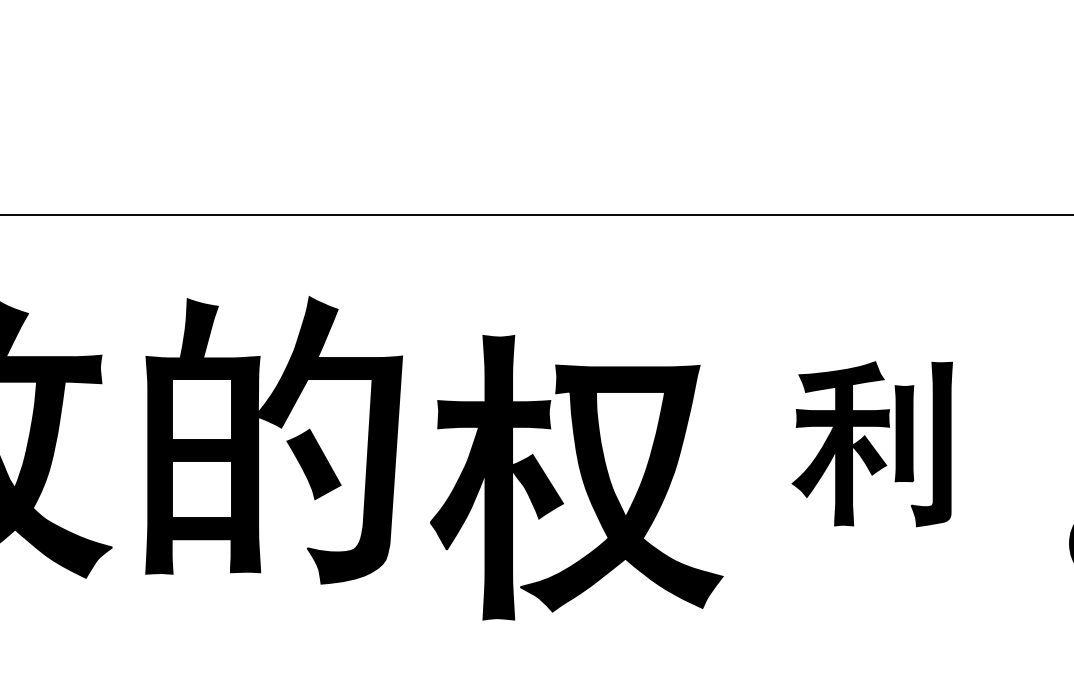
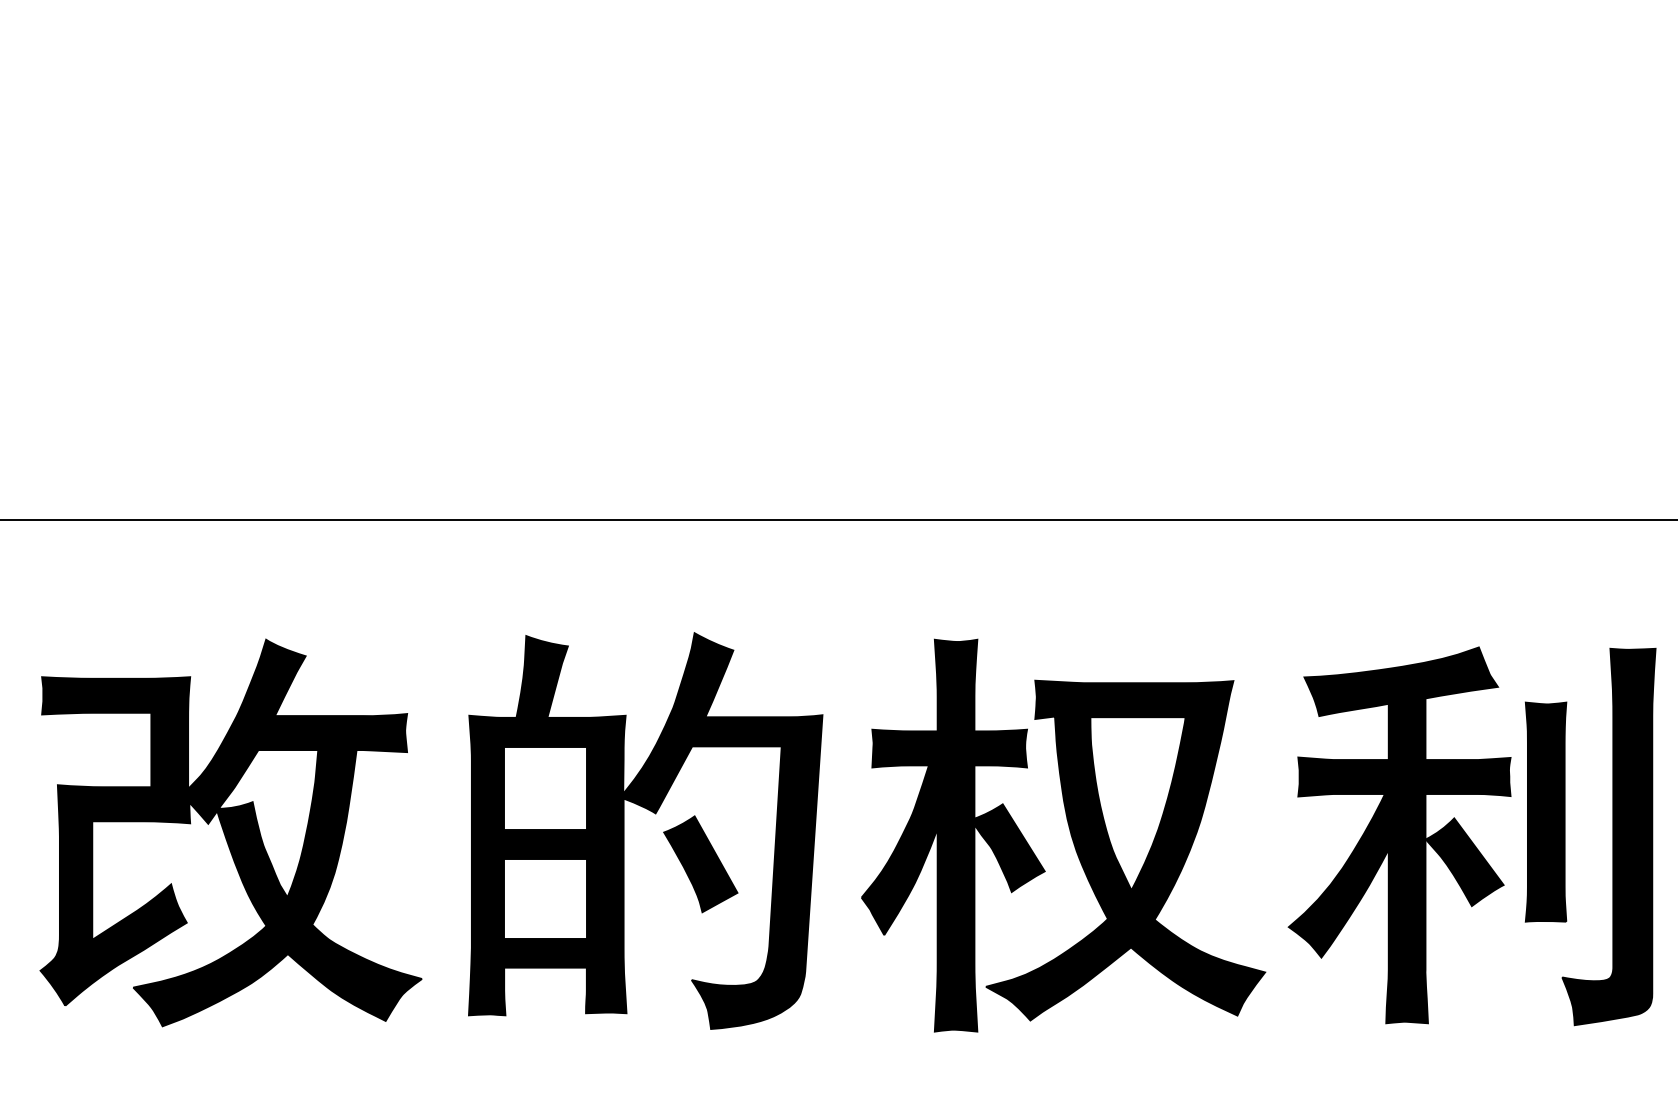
part: (871, 444) -> (1471, 836), size x1.67
part: (581, 477) -> (1070, 835), moved

